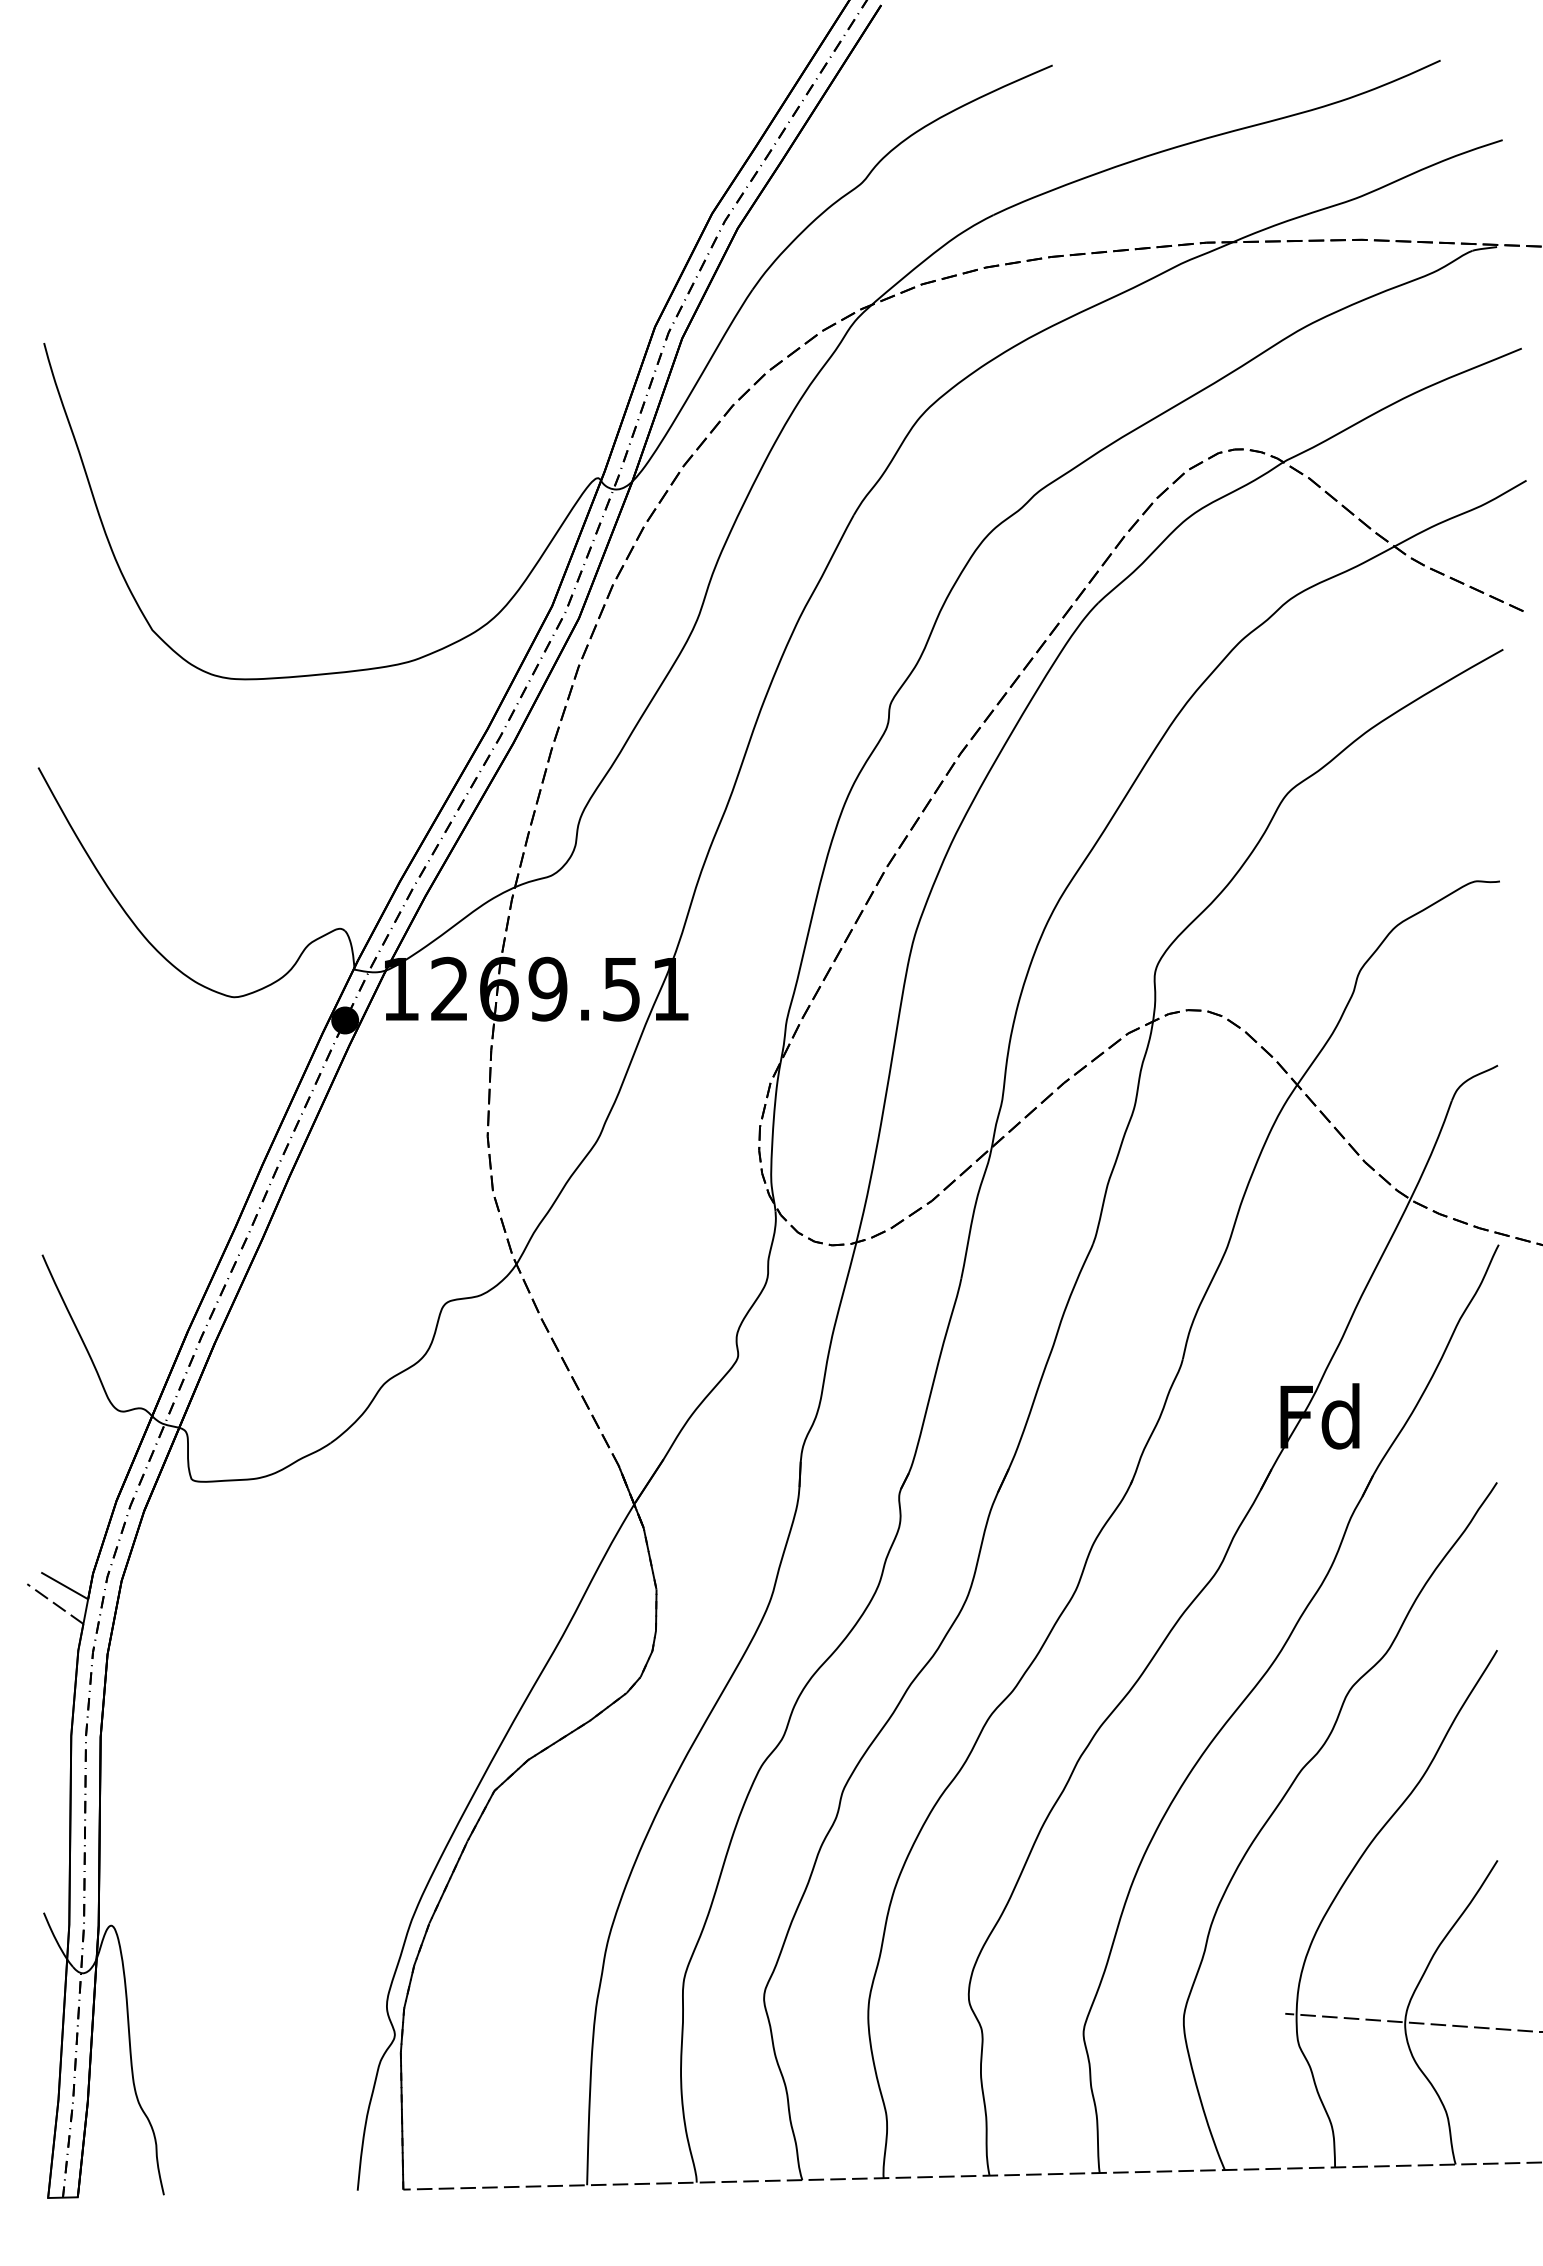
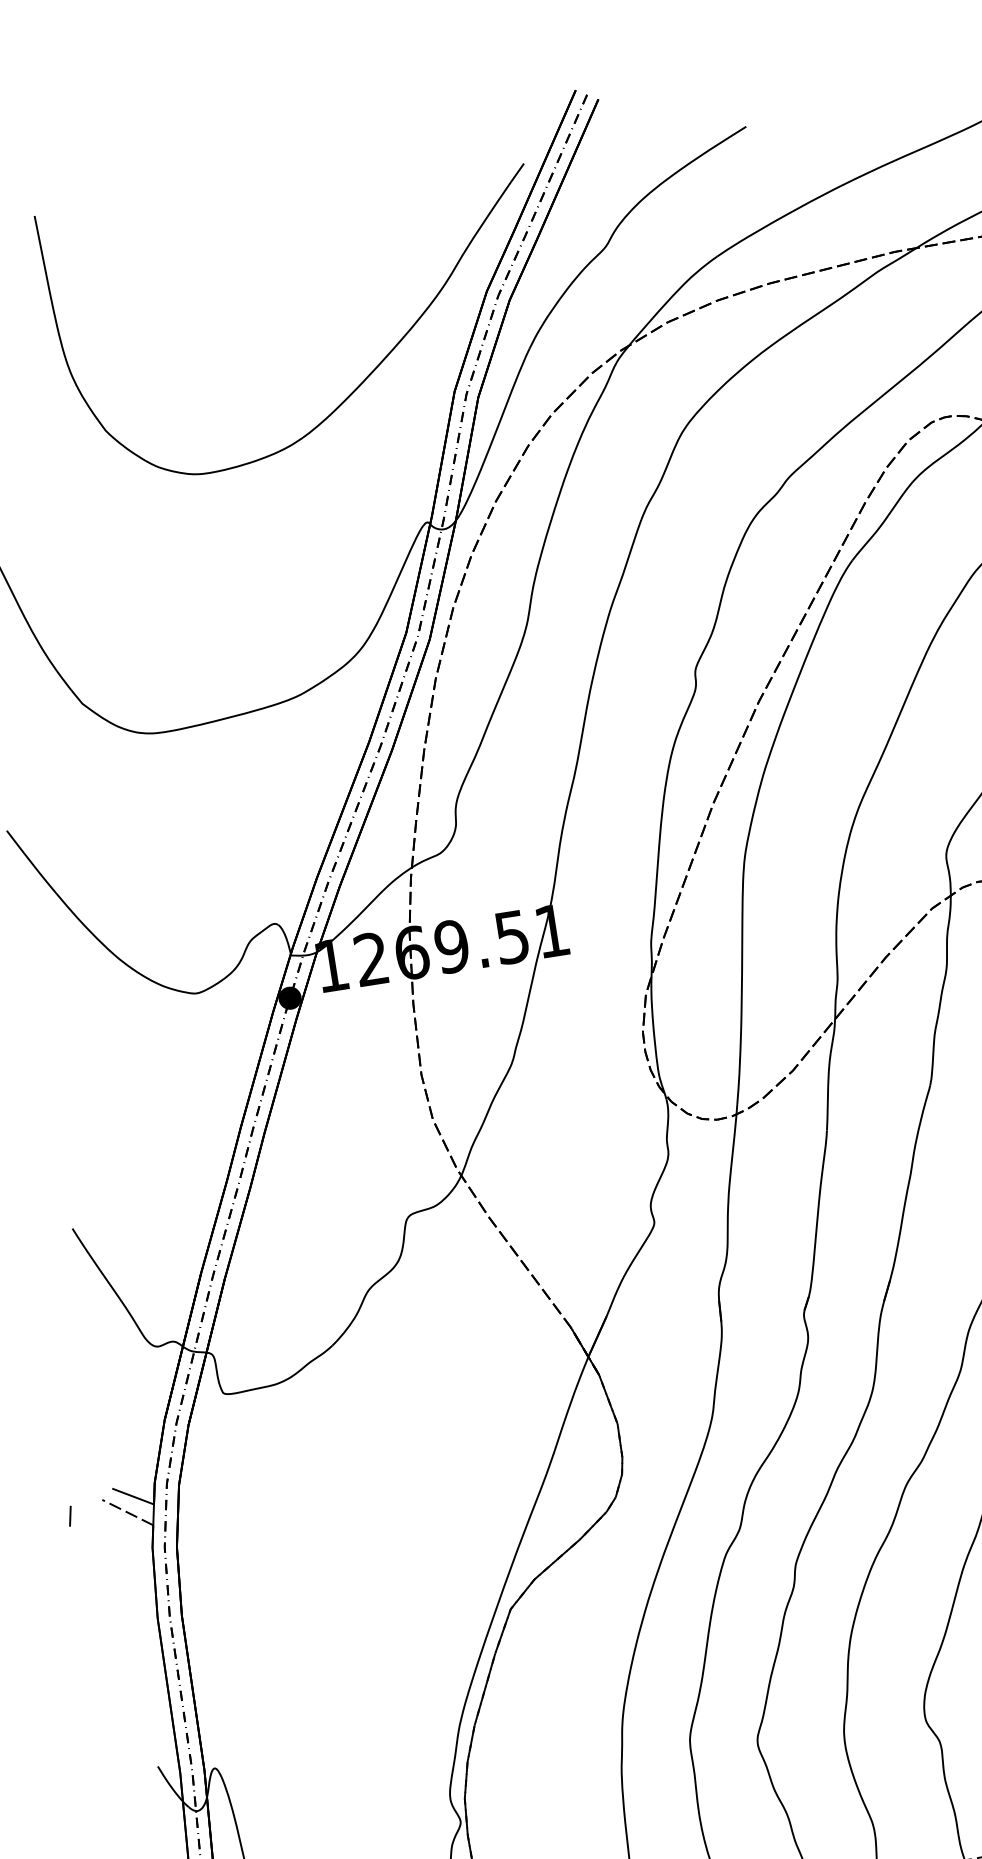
curve: (549, 295) -> (364, 379), added

